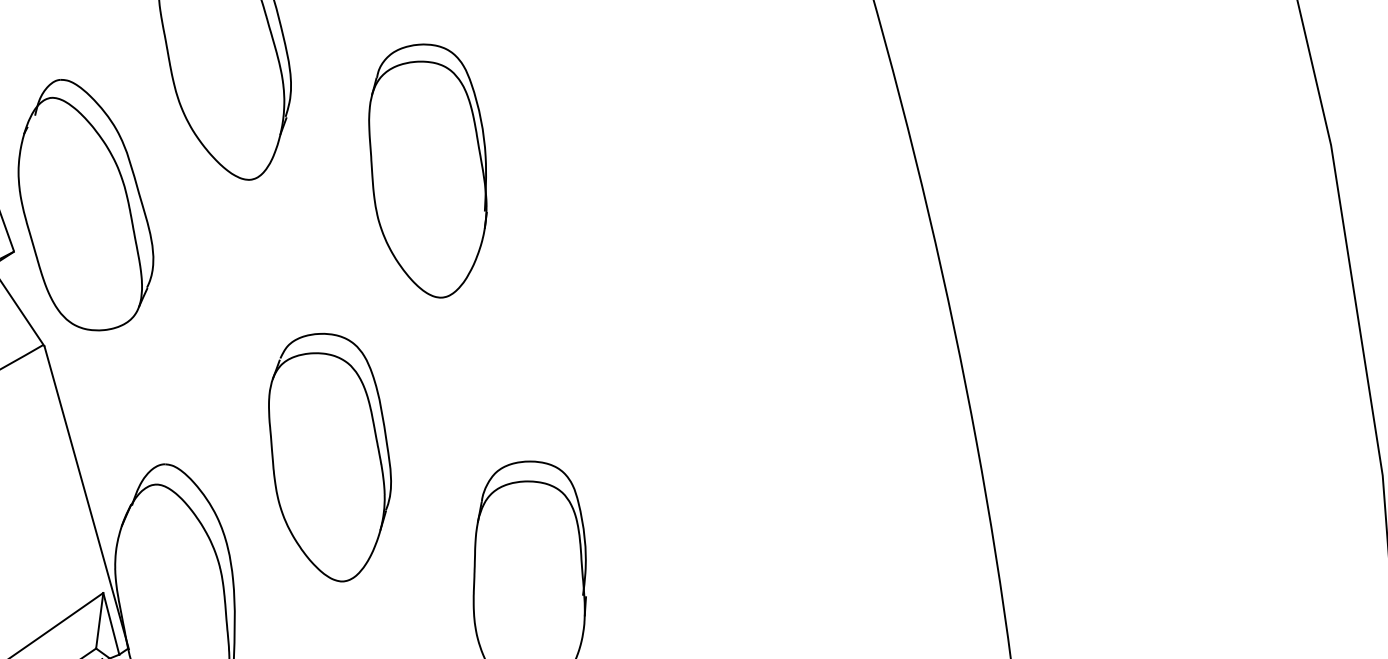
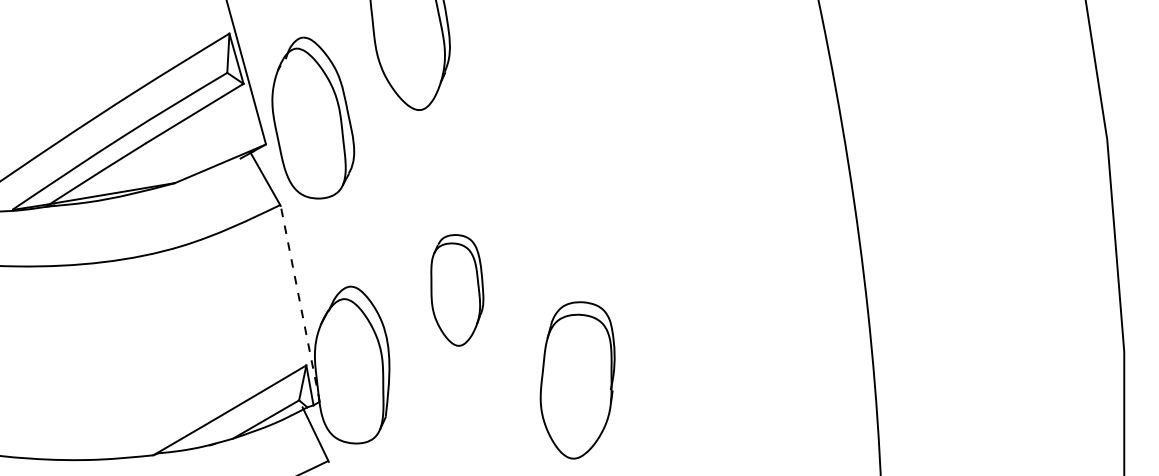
part: (429, 170) -> (533, 112), removed
part: (331, 457) -> (457, 290), size x0.7
line: (86, 496) -> (300, 303), solid -> dashed

